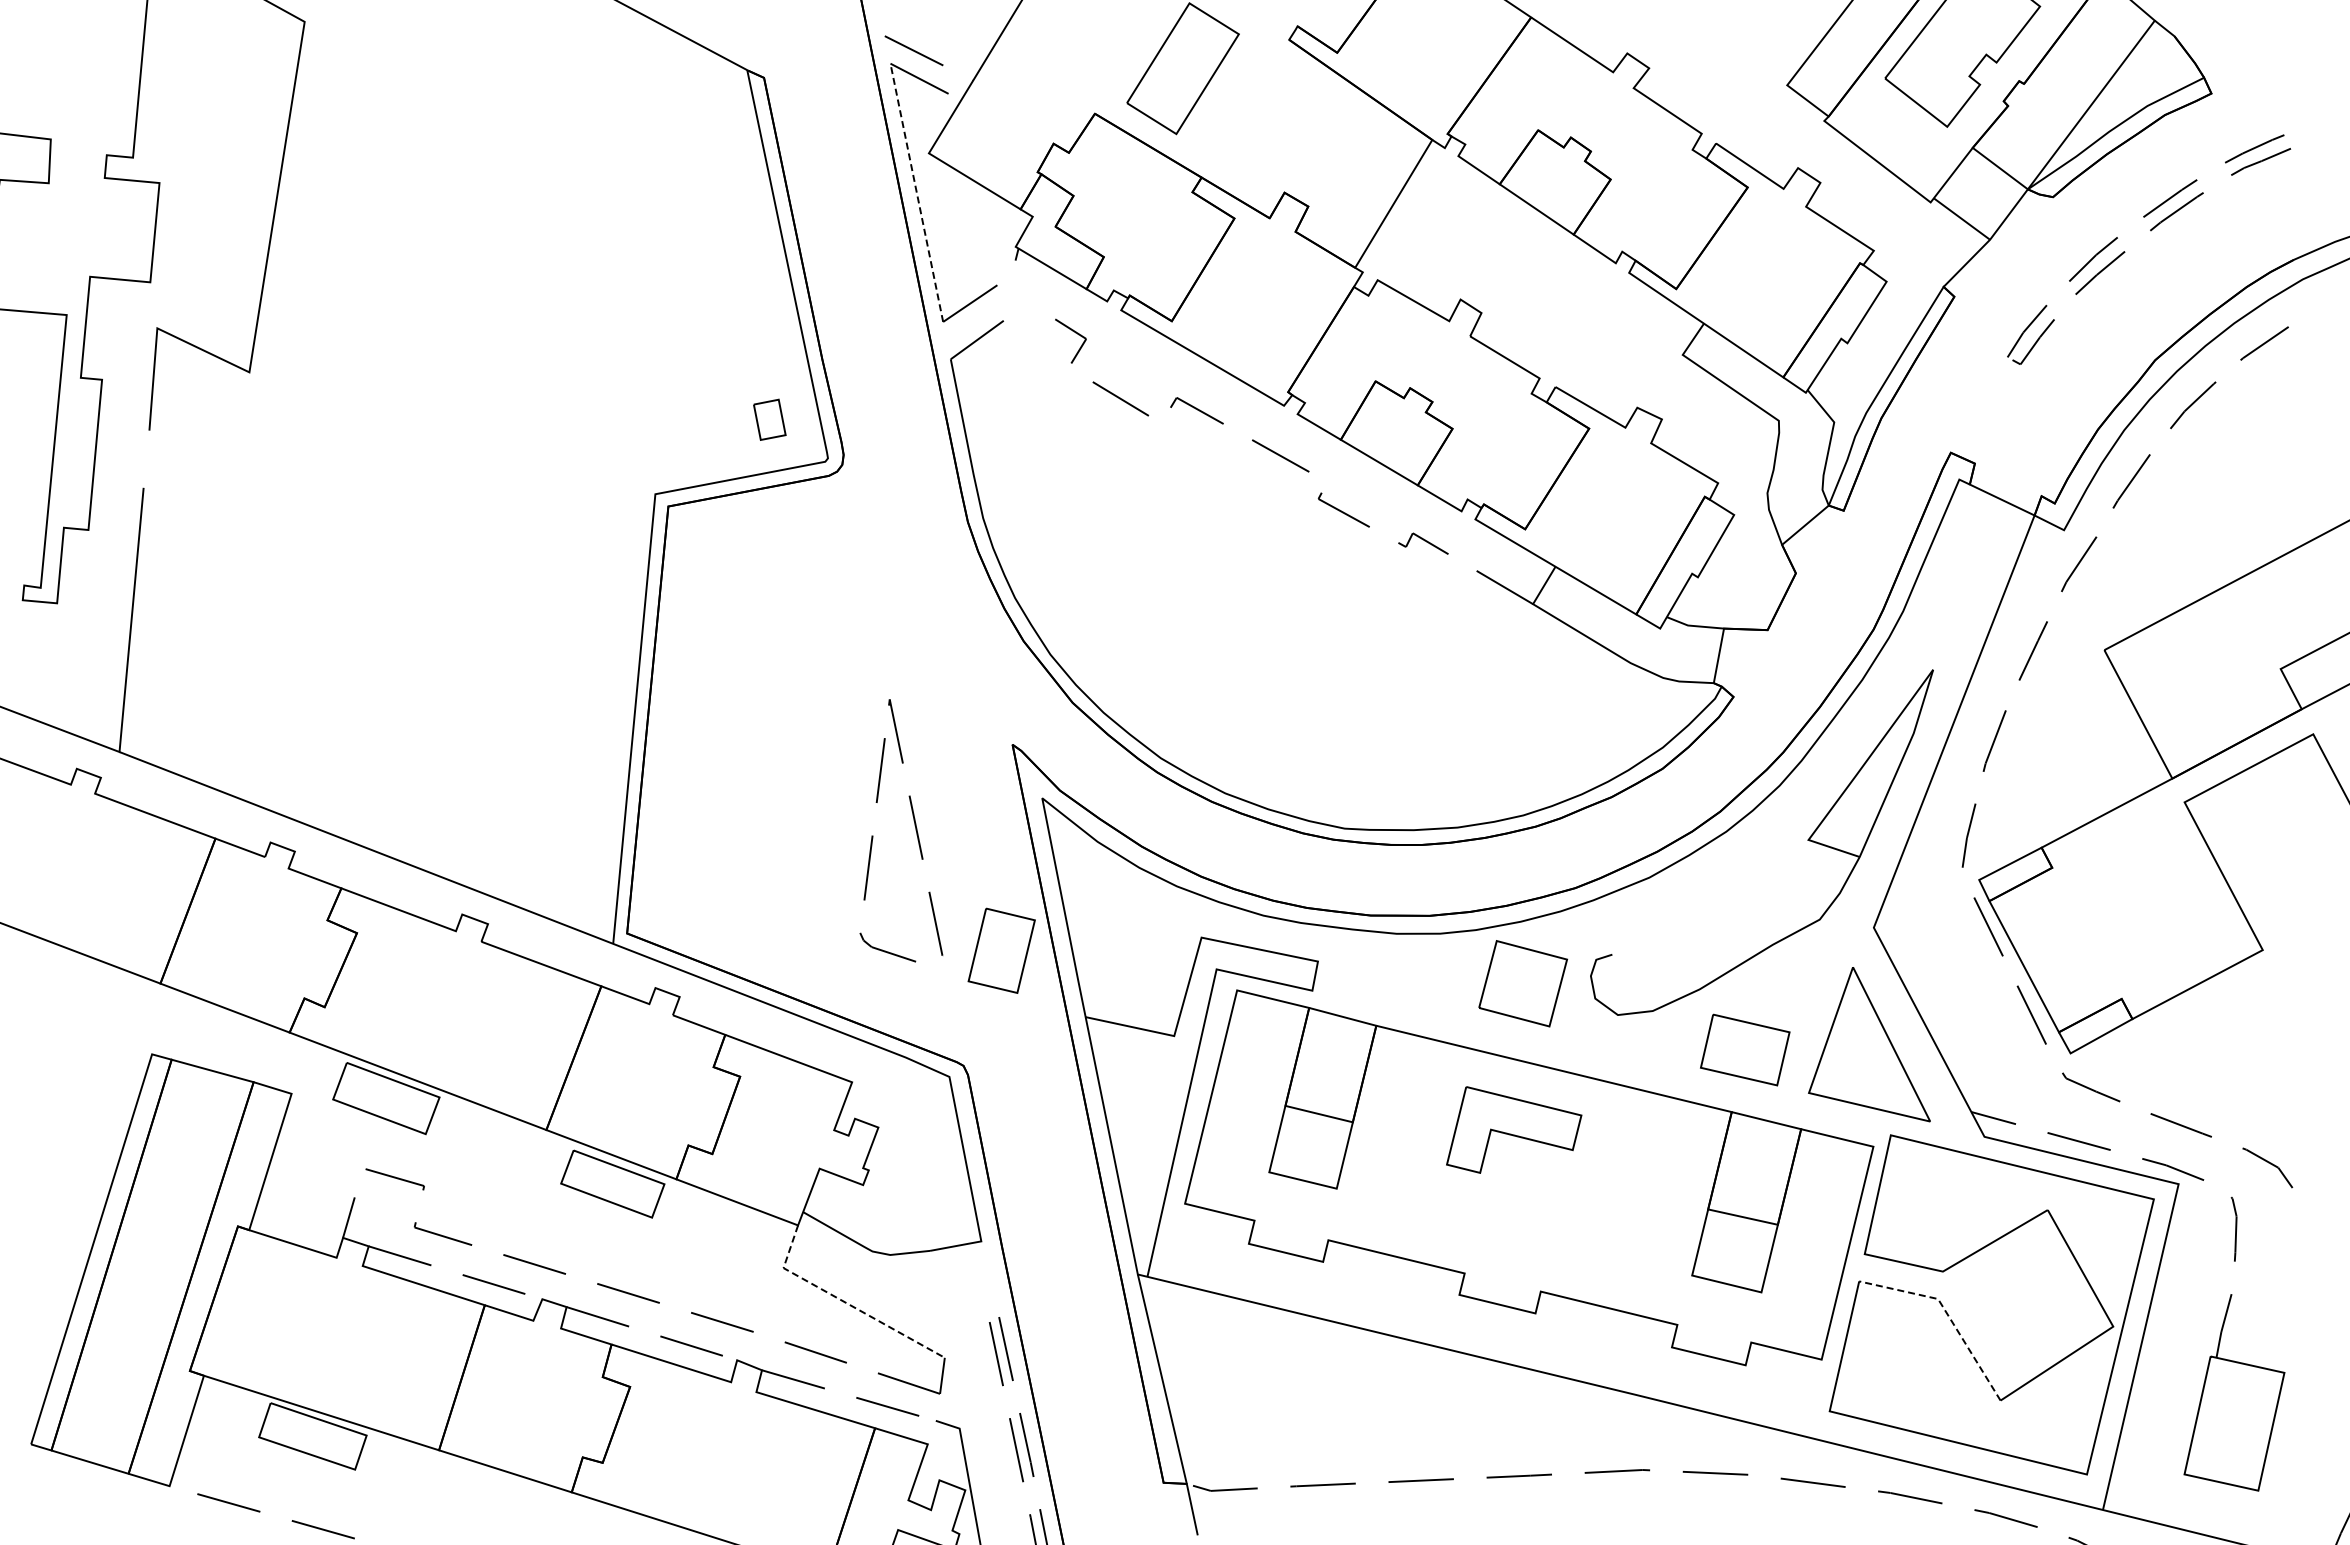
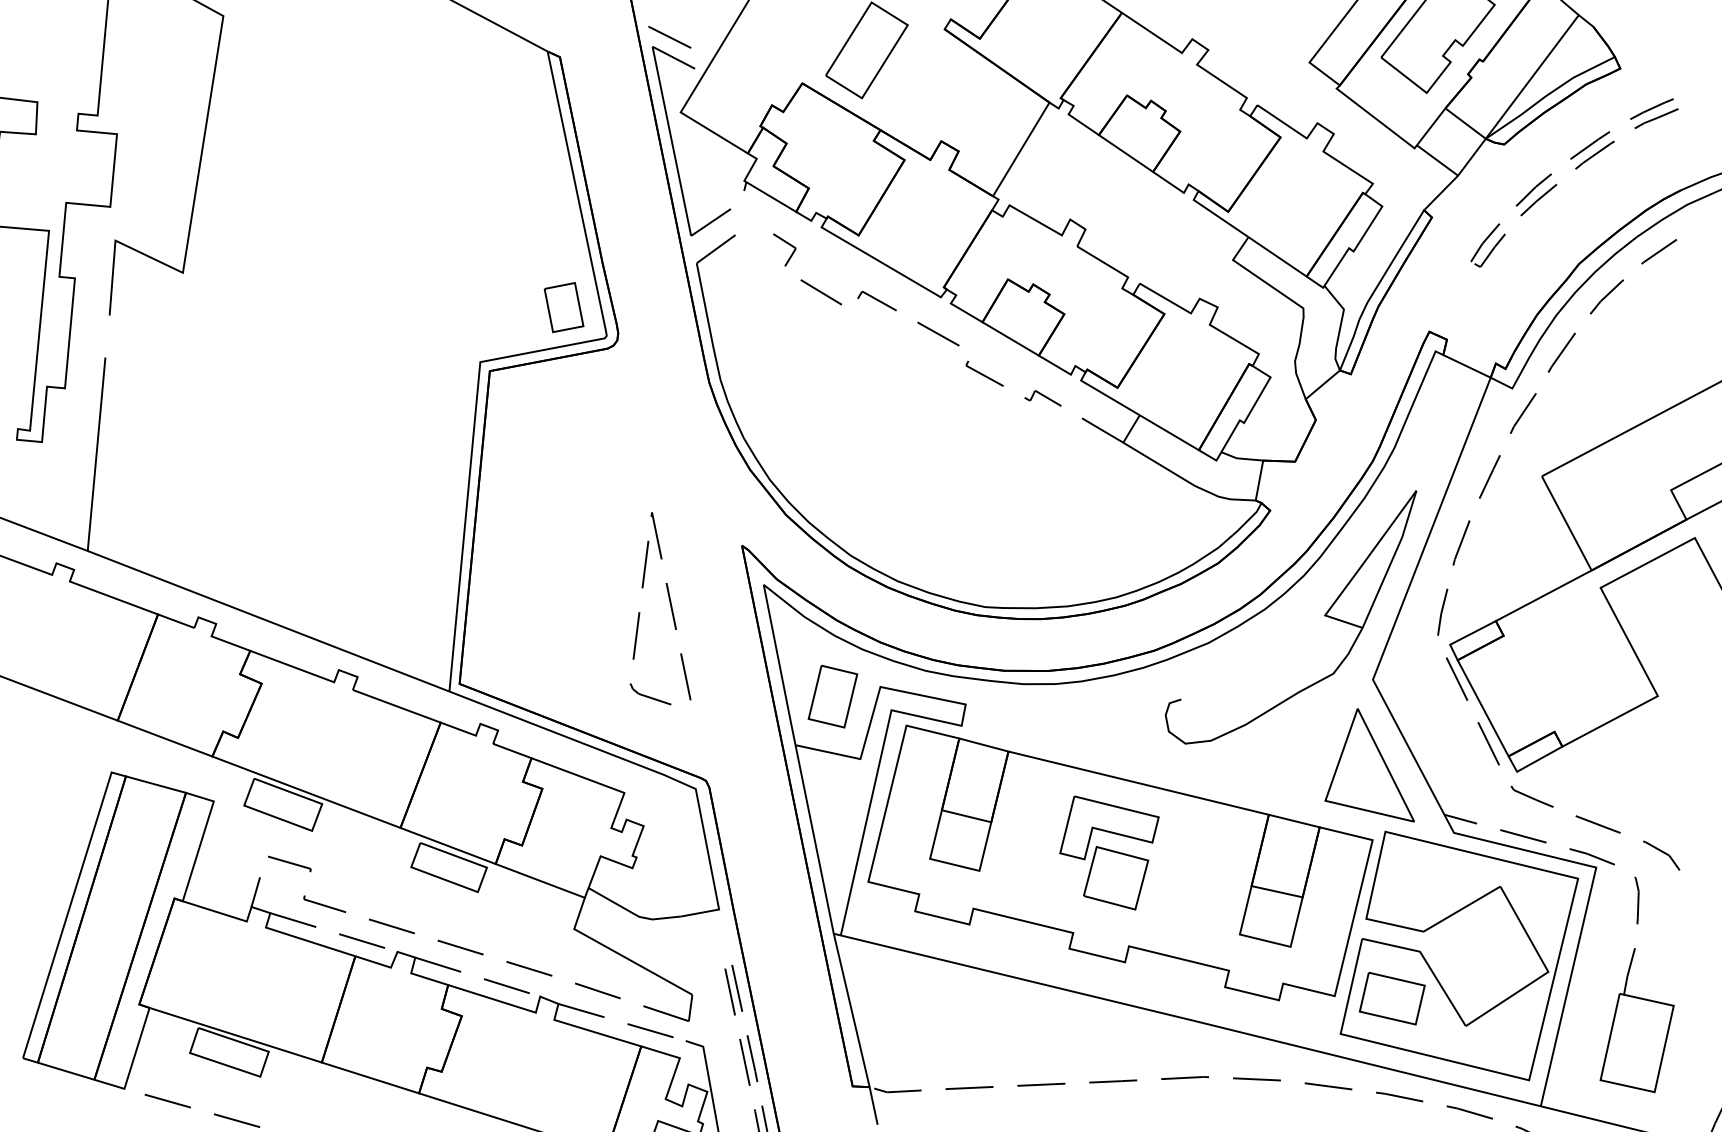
line: (916, 192) -> (671, 141), dashed -> solid
part: (769, 419) -> (563, 307), size x1.67
part: (1001, 950) -> (832, 696), moved
part: (1523, 983) -> (1116, 878), moved
part: (1745, 1049) -> (1392, 998), moved
line: (843, 1301) -> (618, 953), dashed -> solid
line: (1947, 1315) -> (1426, 963), dashed -> solid

